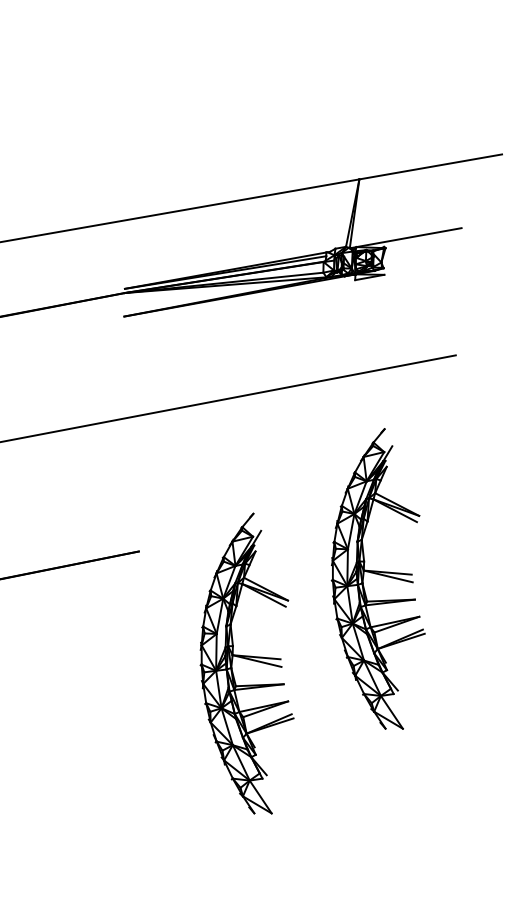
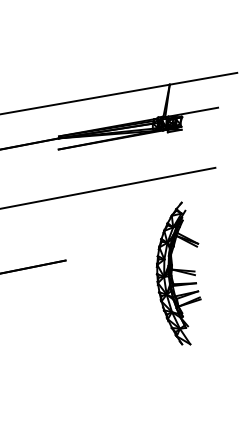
part: (246, 663) -> (116, 313), removed

